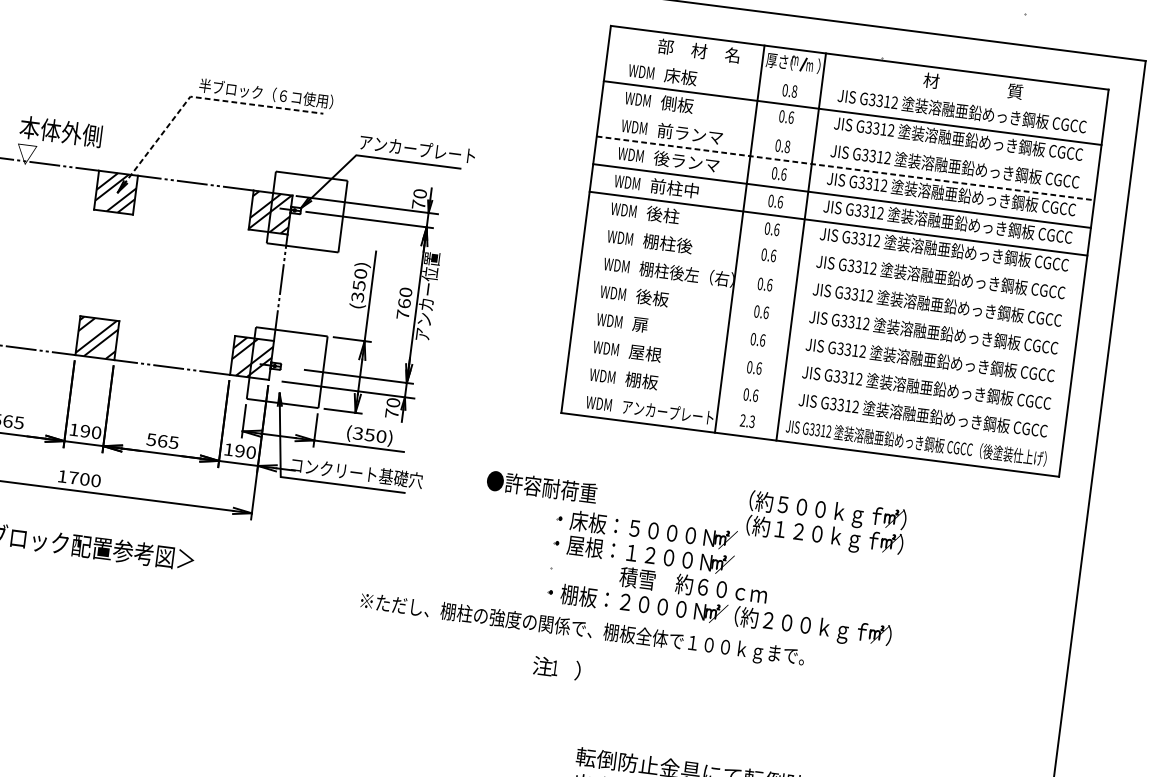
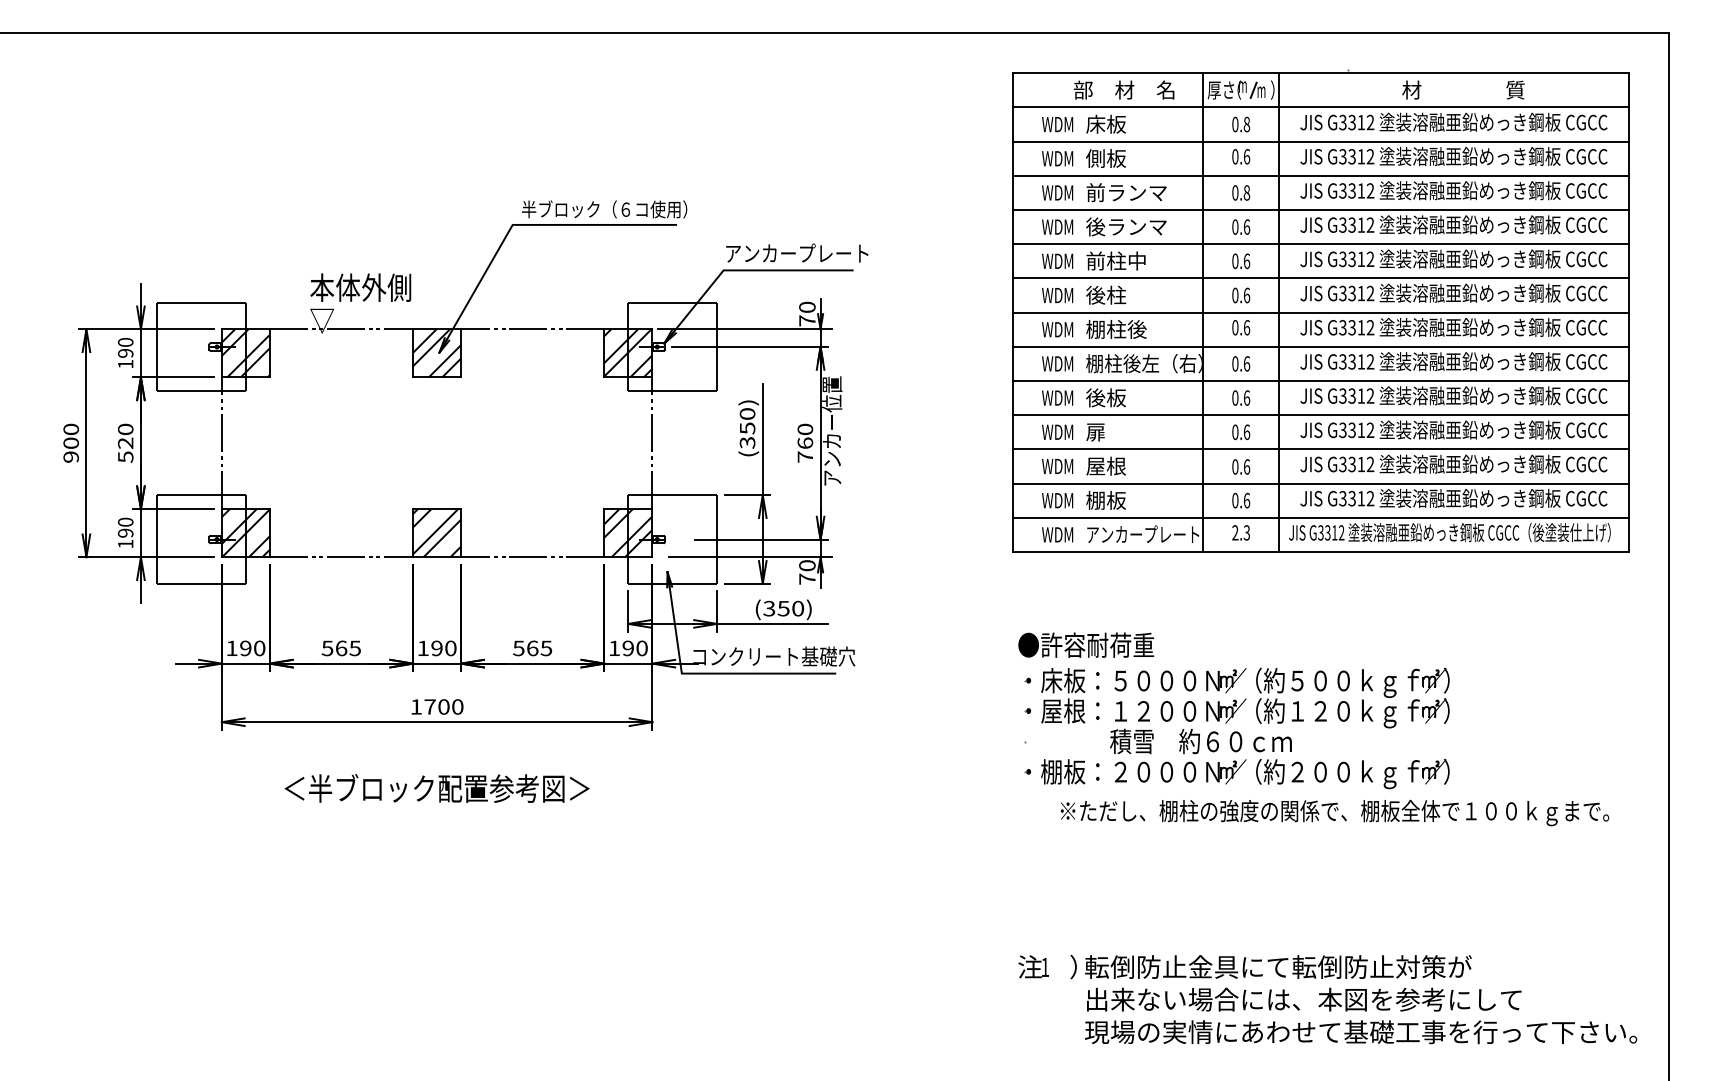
line: (855, 85) -> (1320, 107), added
line: (196, 97) -> (520, 224), dashed -> solid
line: (848, 140) -> (1320, 175), added
line: (845, 168) -> (1320, 210), dashed -> solid
line: (834, 251) -> (1320, 312), added
line: (831, 278) -> (1320, 346), added
line: (827, 306) -> (1320, 381), added
line: (823, 334) -> (1320, 415), added
line: (820, 361) -> (1320, 449), added
line: (816, 389) -> (1320, 483), added
line: (813, 416) -> (1320, 517), added
part: (542, 486) -> (1086, 644), moved
part: (821, 527) -> (1347, 702), moved
text: (583, 629) -> (1335, 812), moved
text: (556, 668) -> (1047, 967), moved

